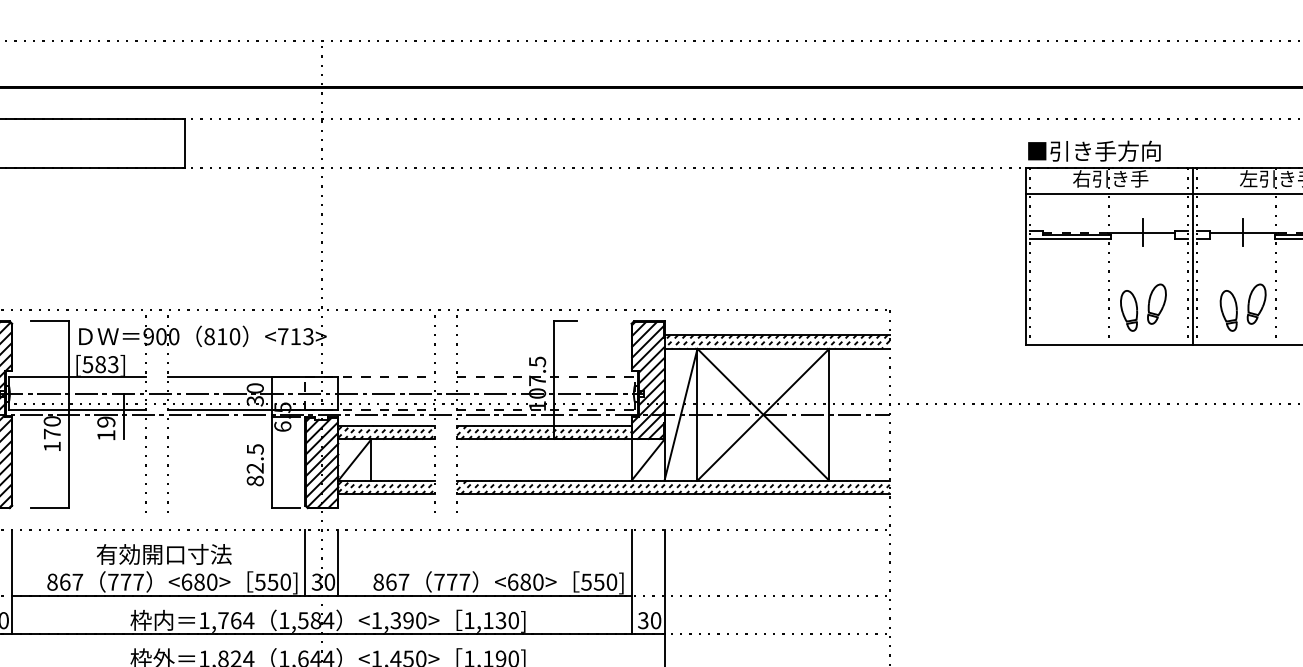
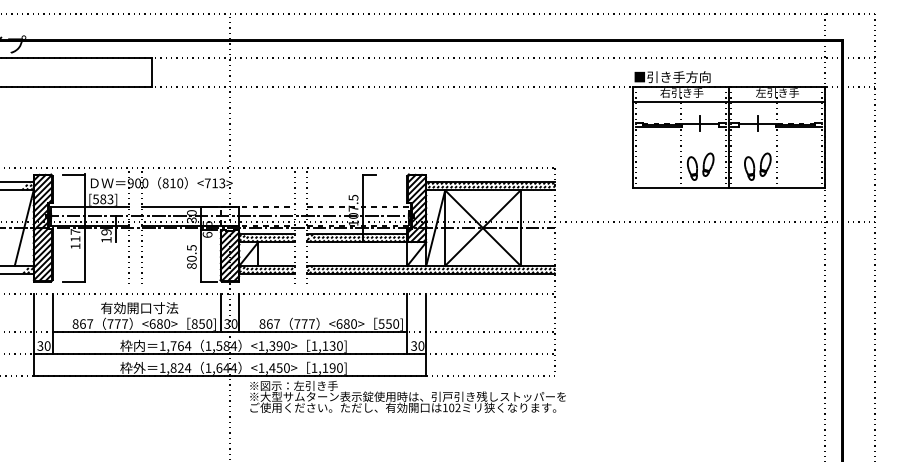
text: (52, 427) -> (75, 235), 170 -> 117
text: (254, 467) -> (191, 258), 82.5 -> 80.5
text: (259, 581) -> (194, 323), 550] -> 850]

